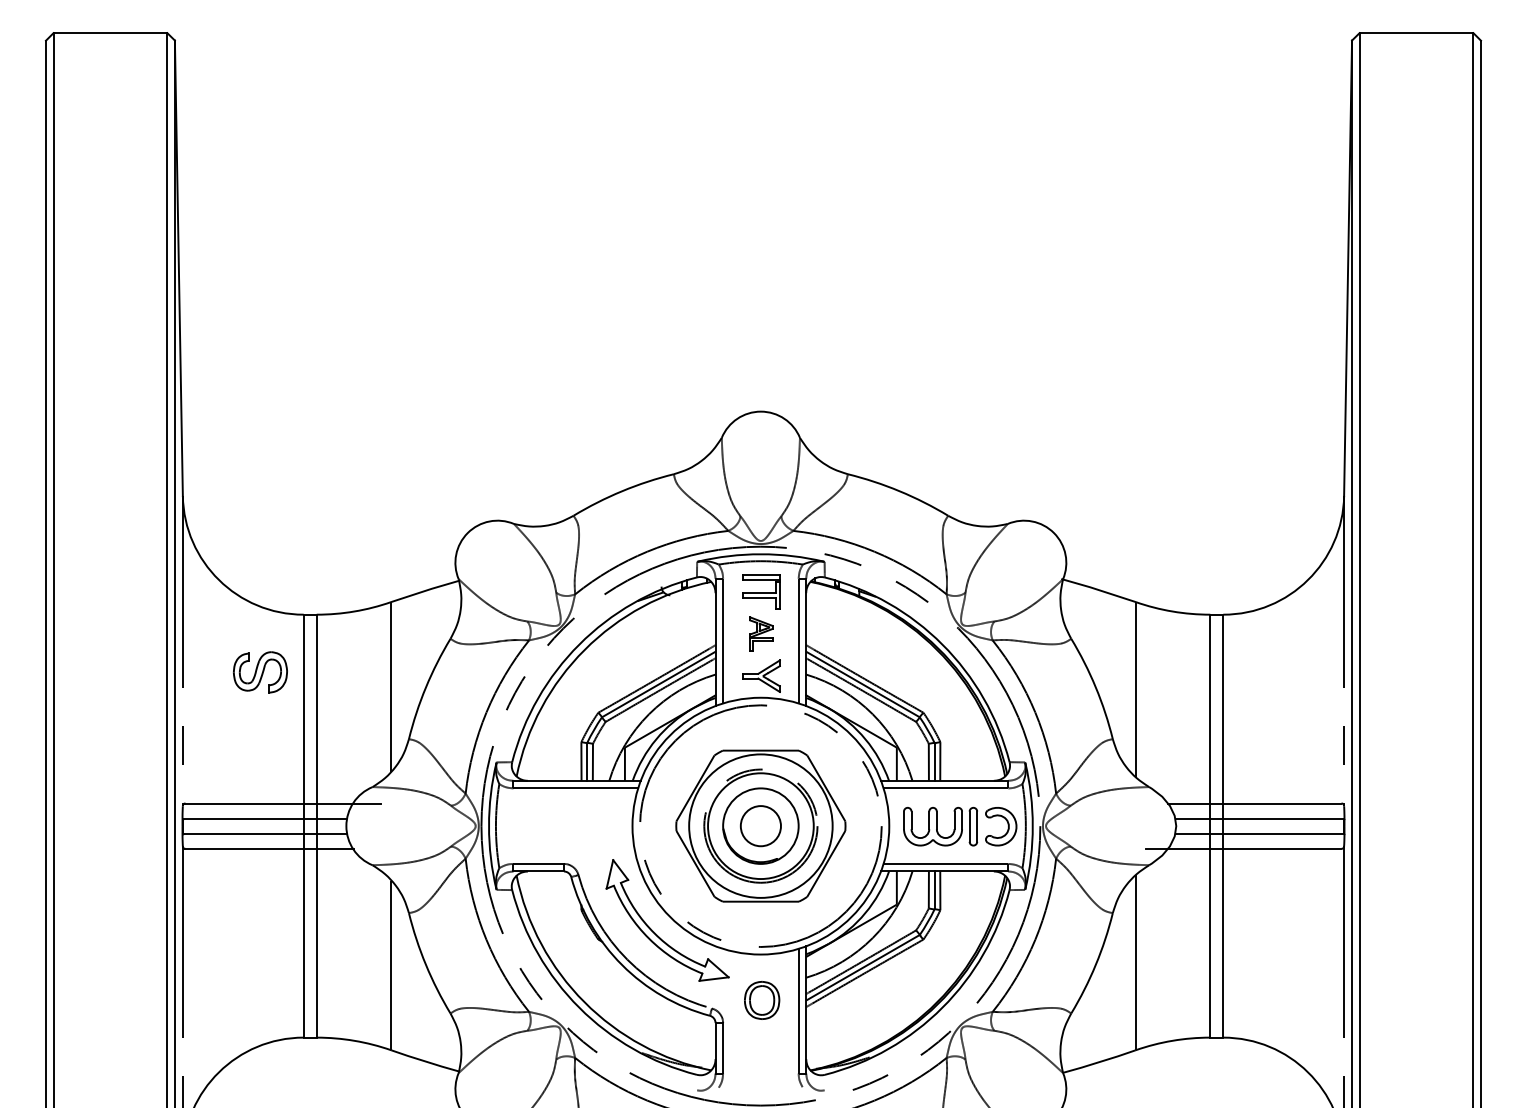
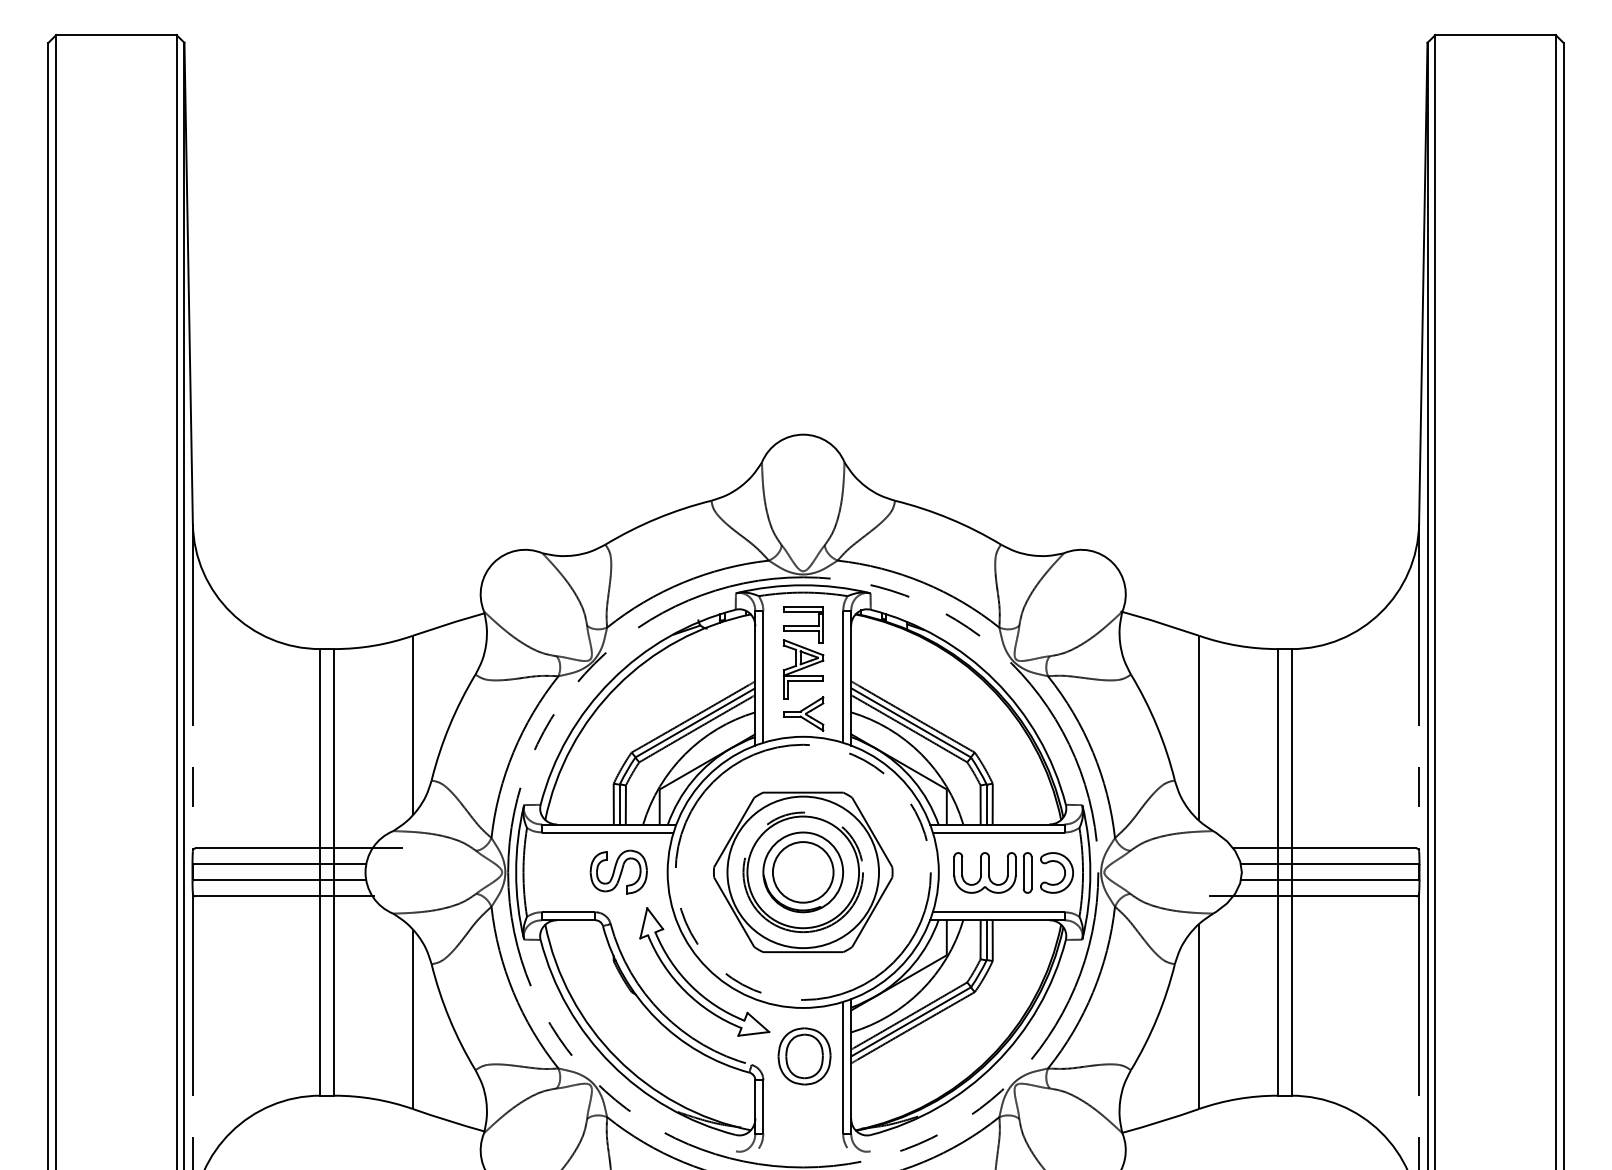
part: (761, 634) -> (803, 669), size x1.67
part: (260, 671) -> (618, 871), moved
circle: (760, 826) -> (802, 872), size x1.43
part: (762, 1000) -> (804, 1056), size x1.43

